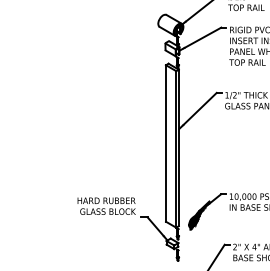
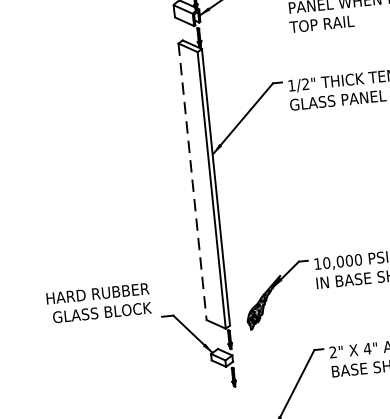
line: (166, 144) -> (193, 183), solid -> dashed

